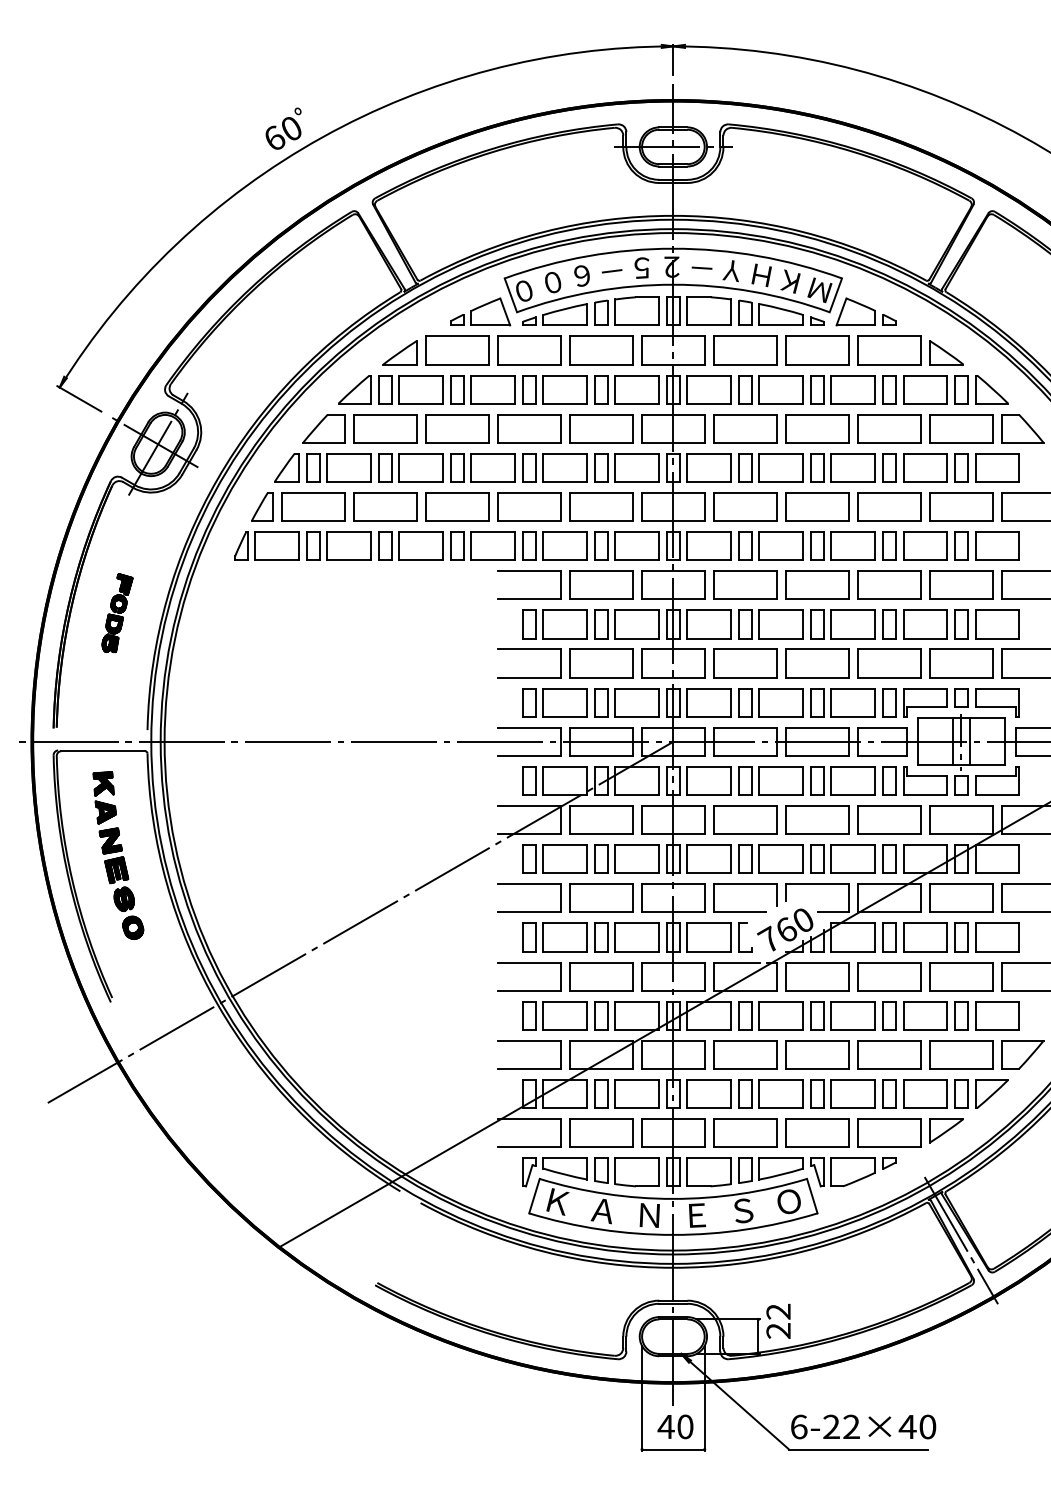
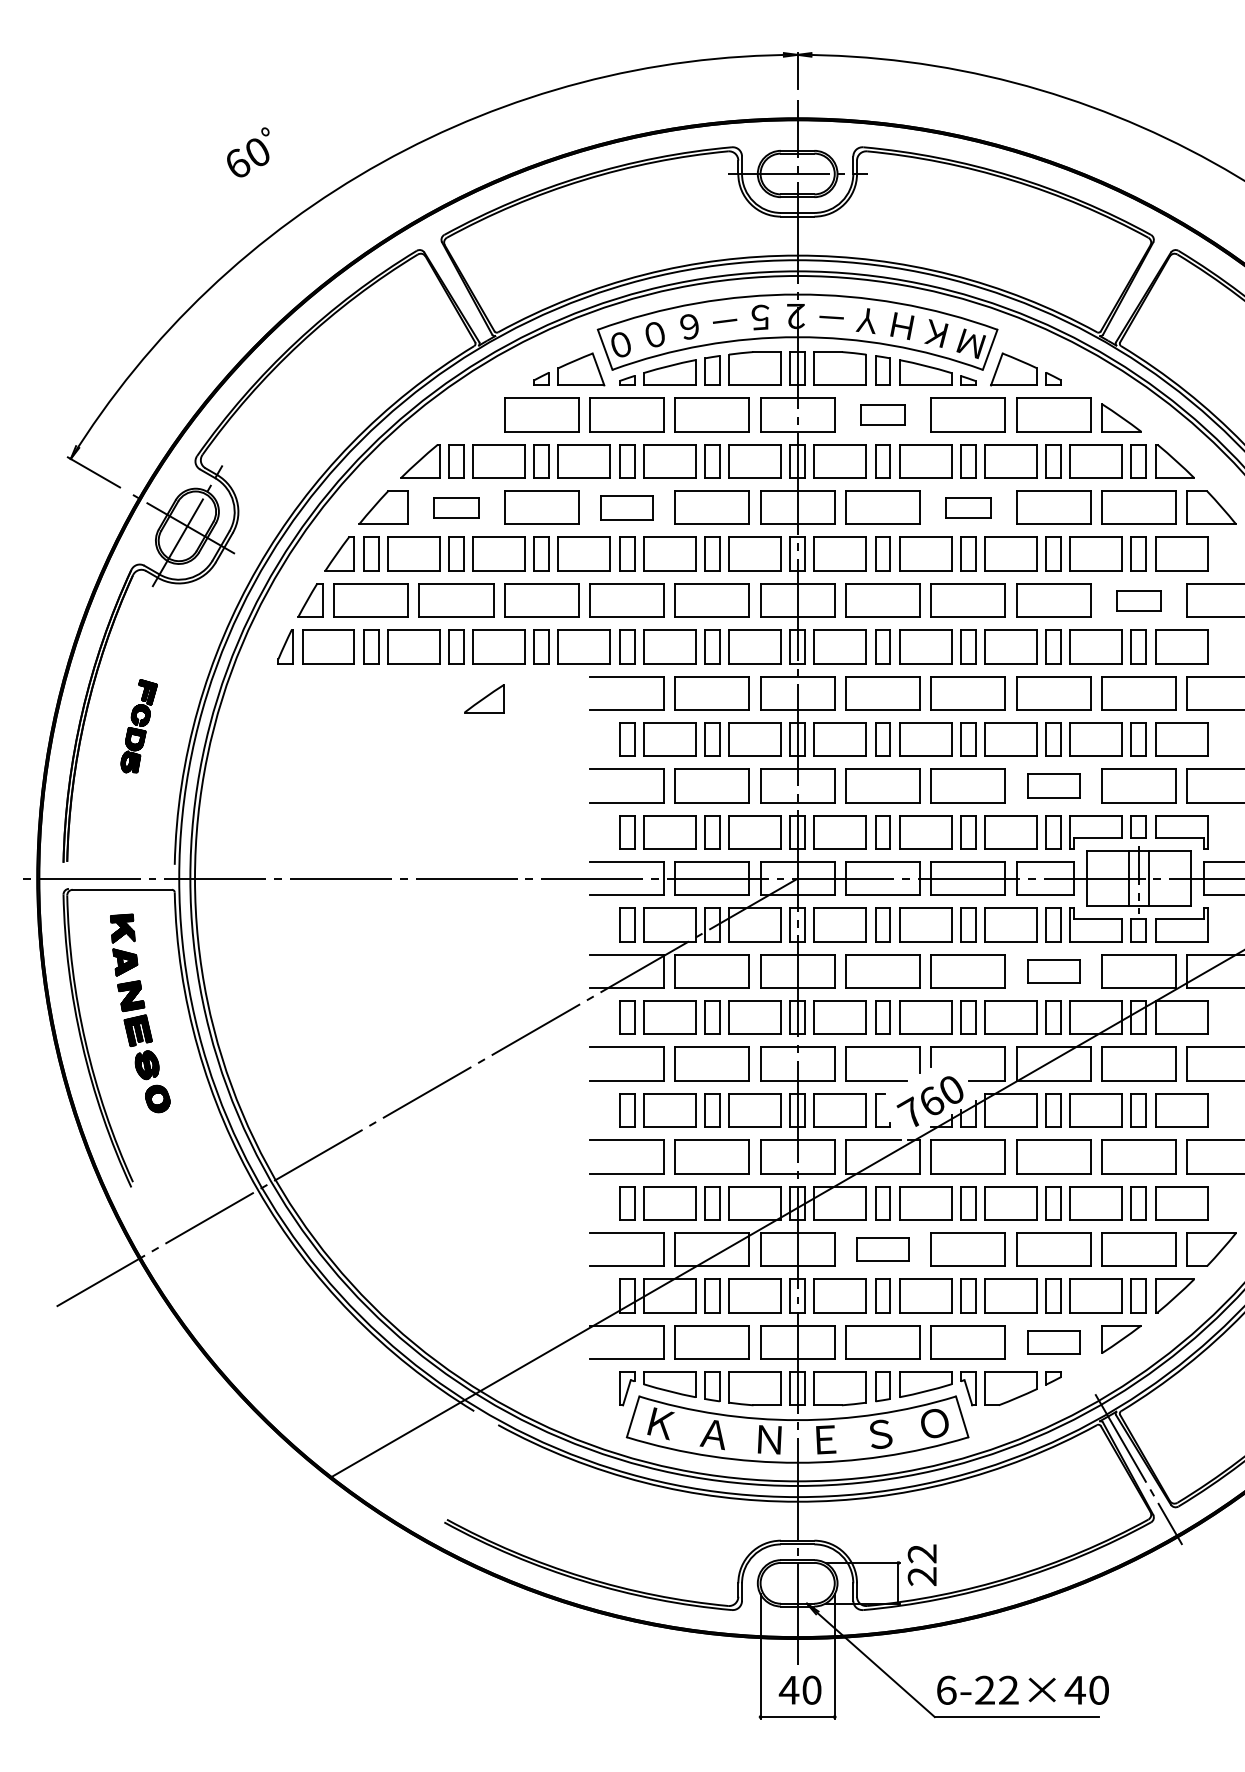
text: (283, 128) -> (248, 152), moved
part: (745, 350) -> (883, 415), size x0.6
part: (399, 352) -> (483, 698), moved
part: (385, 428) -> (456, 507), size x0.6
part: (529, 428) -> (627, 507), size x0.7
part: (817, 428) -> (968, 507), size x0.6
part: (961, 506) -> (1138, 599), size x0.6
part: (889, 663) -> (1053, 785), size x0.7
part: (889, 819) -> (1053, 970), size x0.7
part: (745, 1054) -> (883, 1249), size x0.7
part: (889, 1132) -> (1053, 1341), size x0.7

